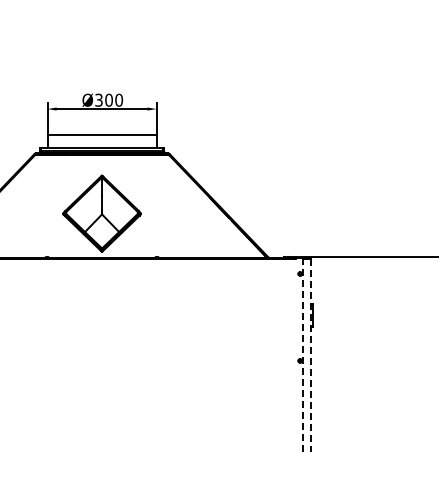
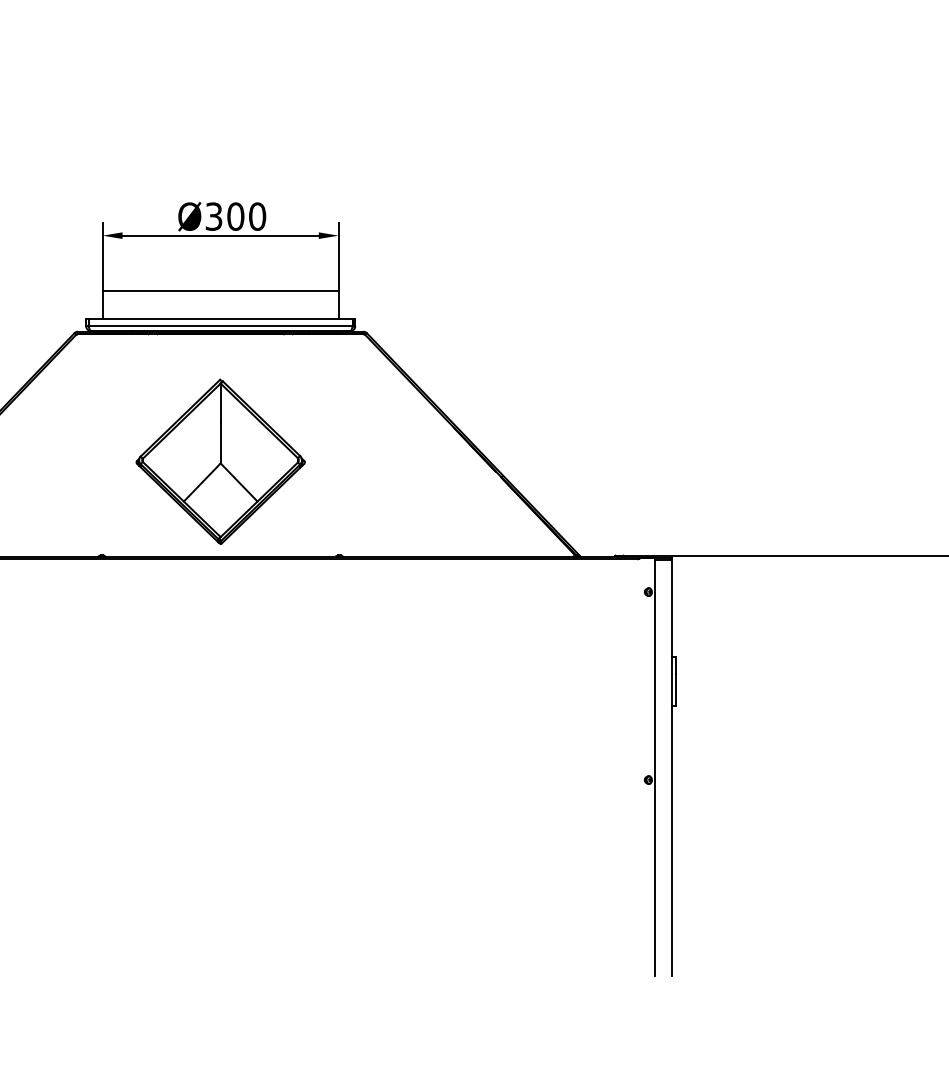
line: (303, 354) -> (656, 766), dashed -> solid
line: (310, 355) -> (671, 768), dashed -> solid

